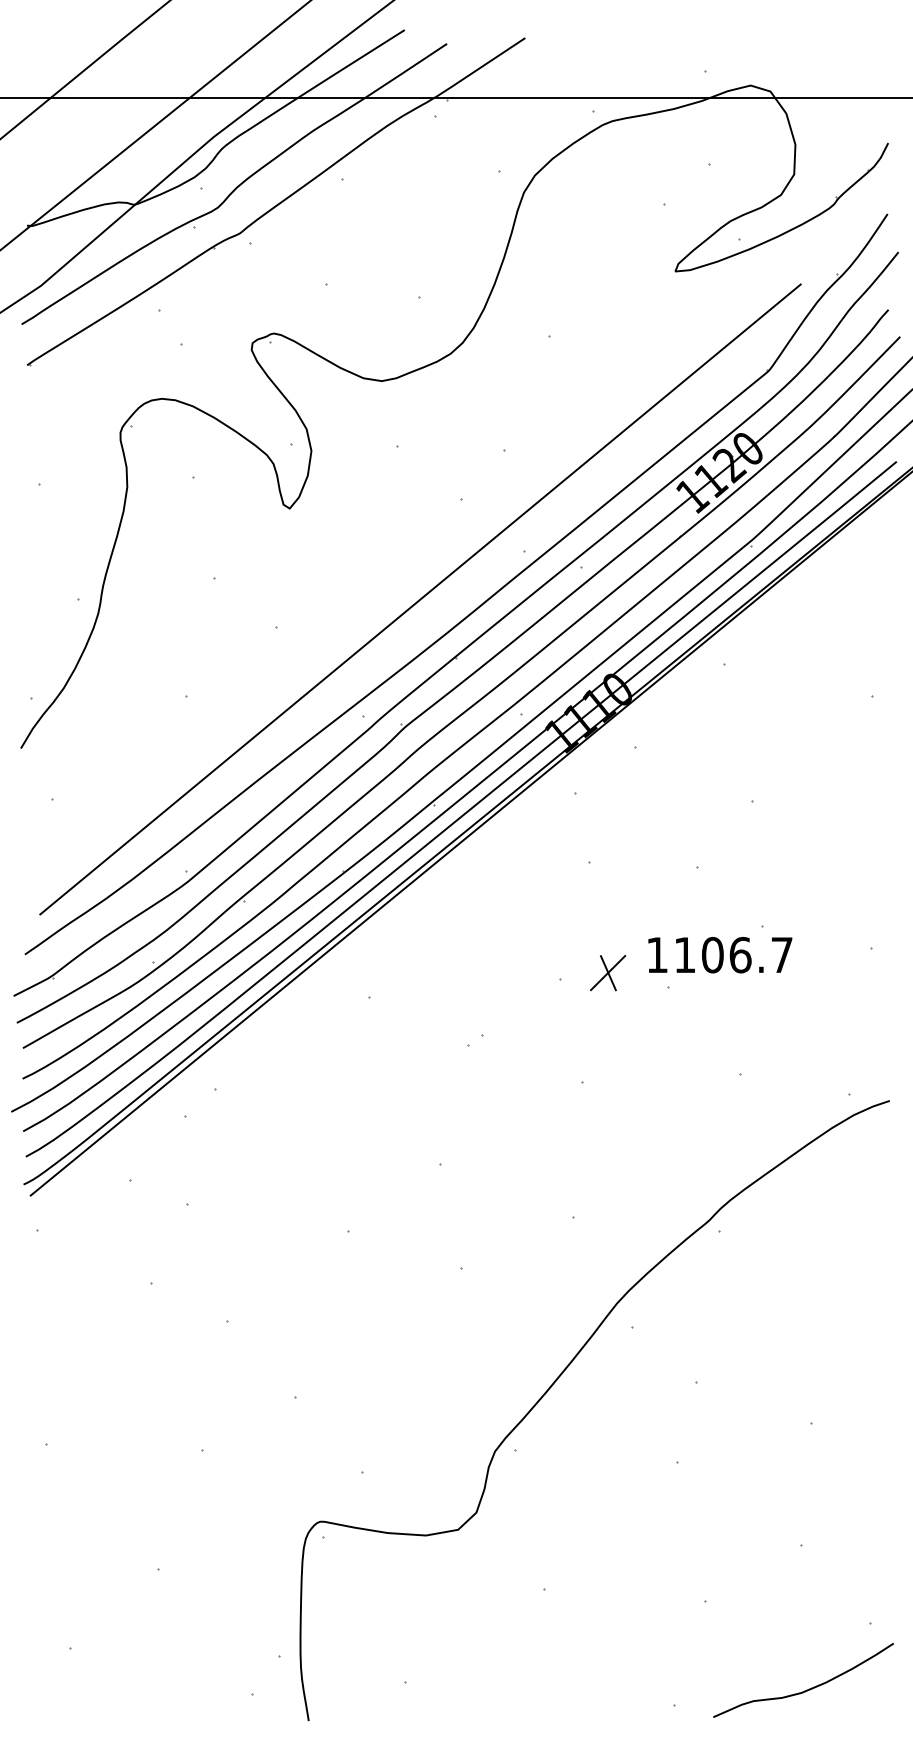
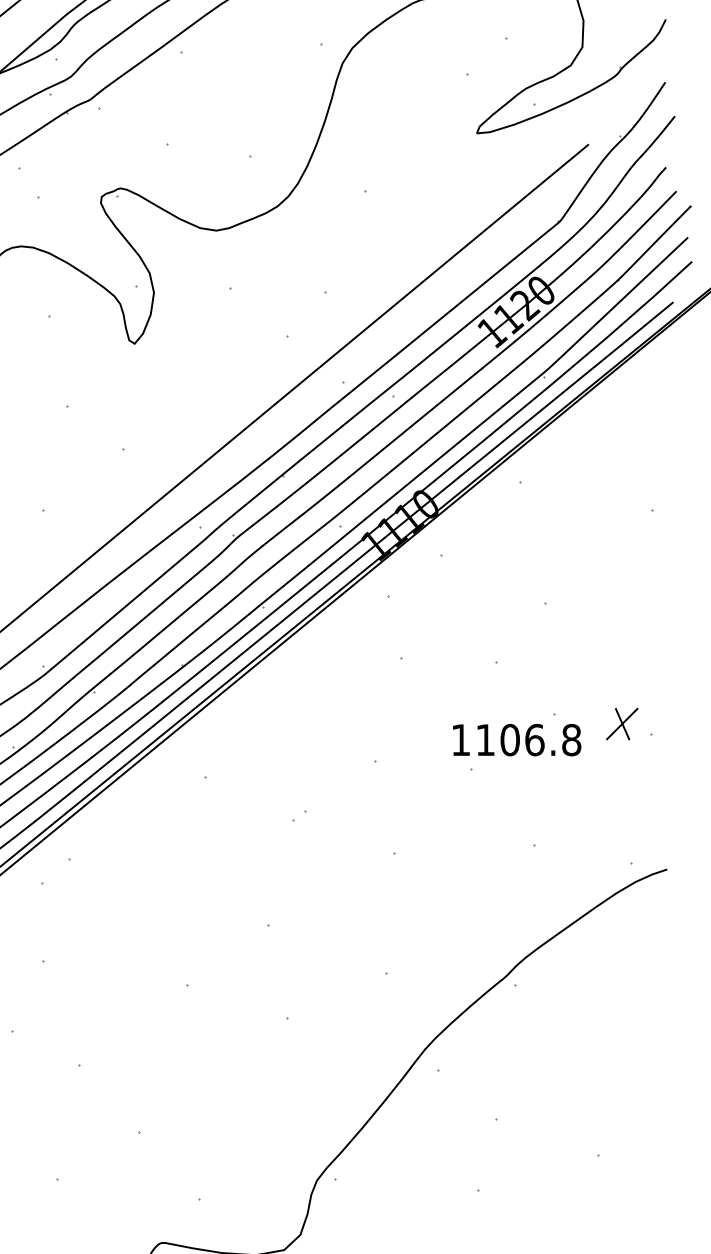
text: (781, 954) -> (571, 739), 1106.7 -> 1106.8
part: (608, 973) -> (622, 724), moved

